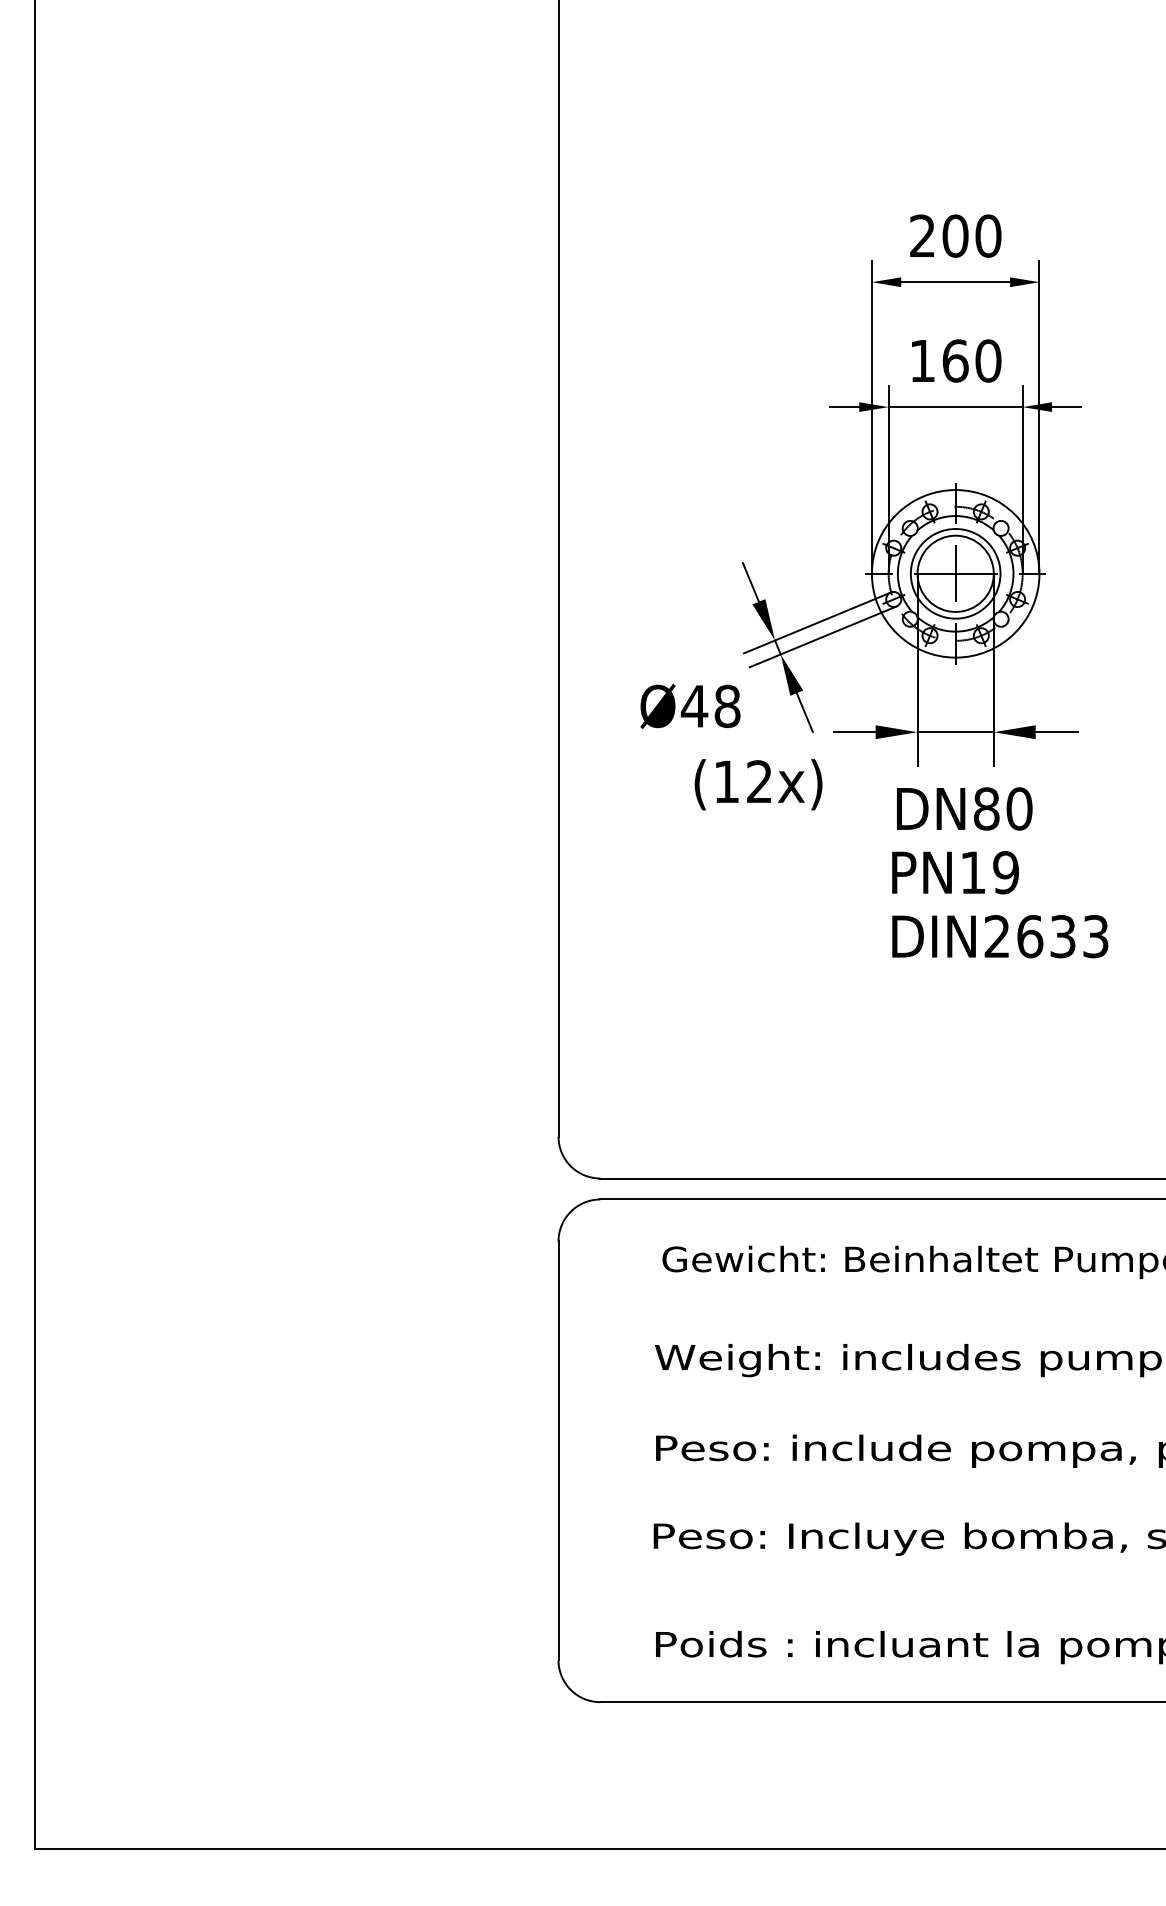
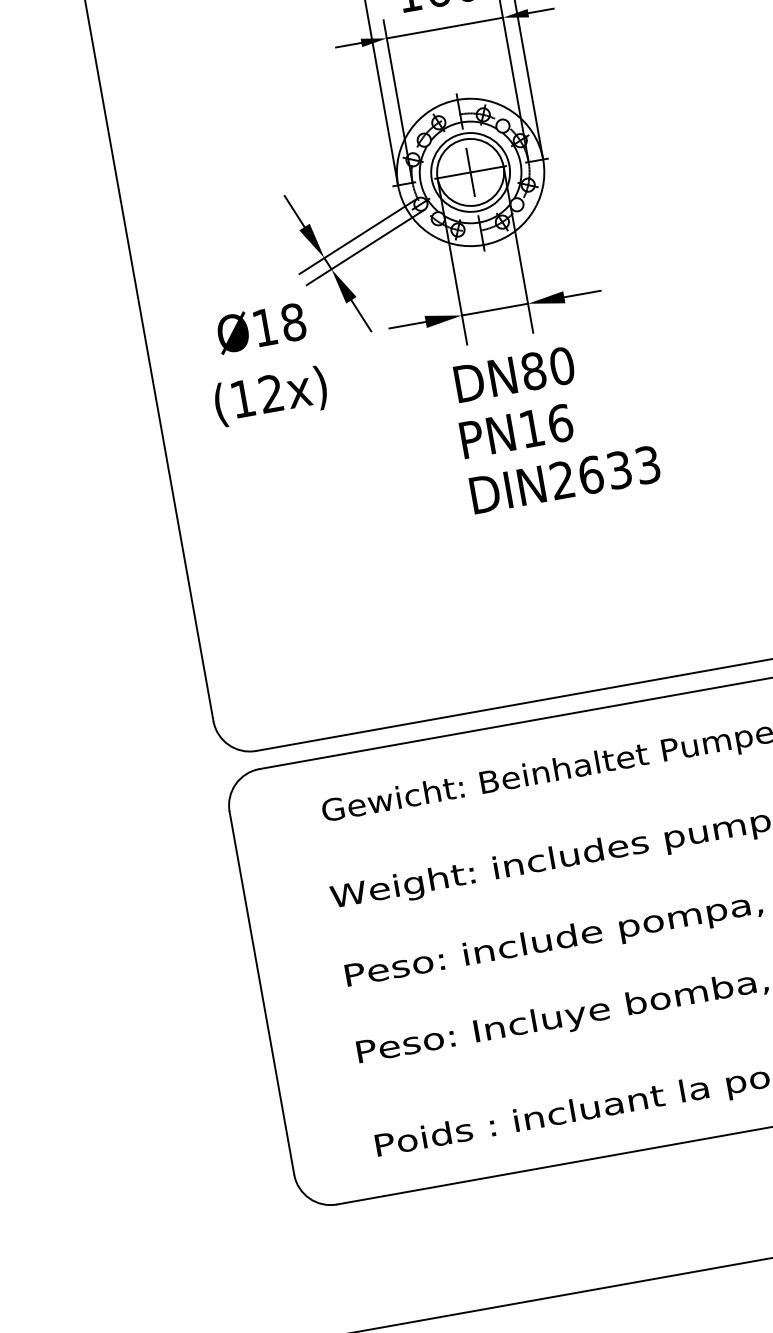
text: (694, 706) -> (264, 327), Ø48 -> Ø18
text: (758, 784) -> (270, 396), moved
text: (1006, 872) -> (560, 423), PN19 -> PN16

